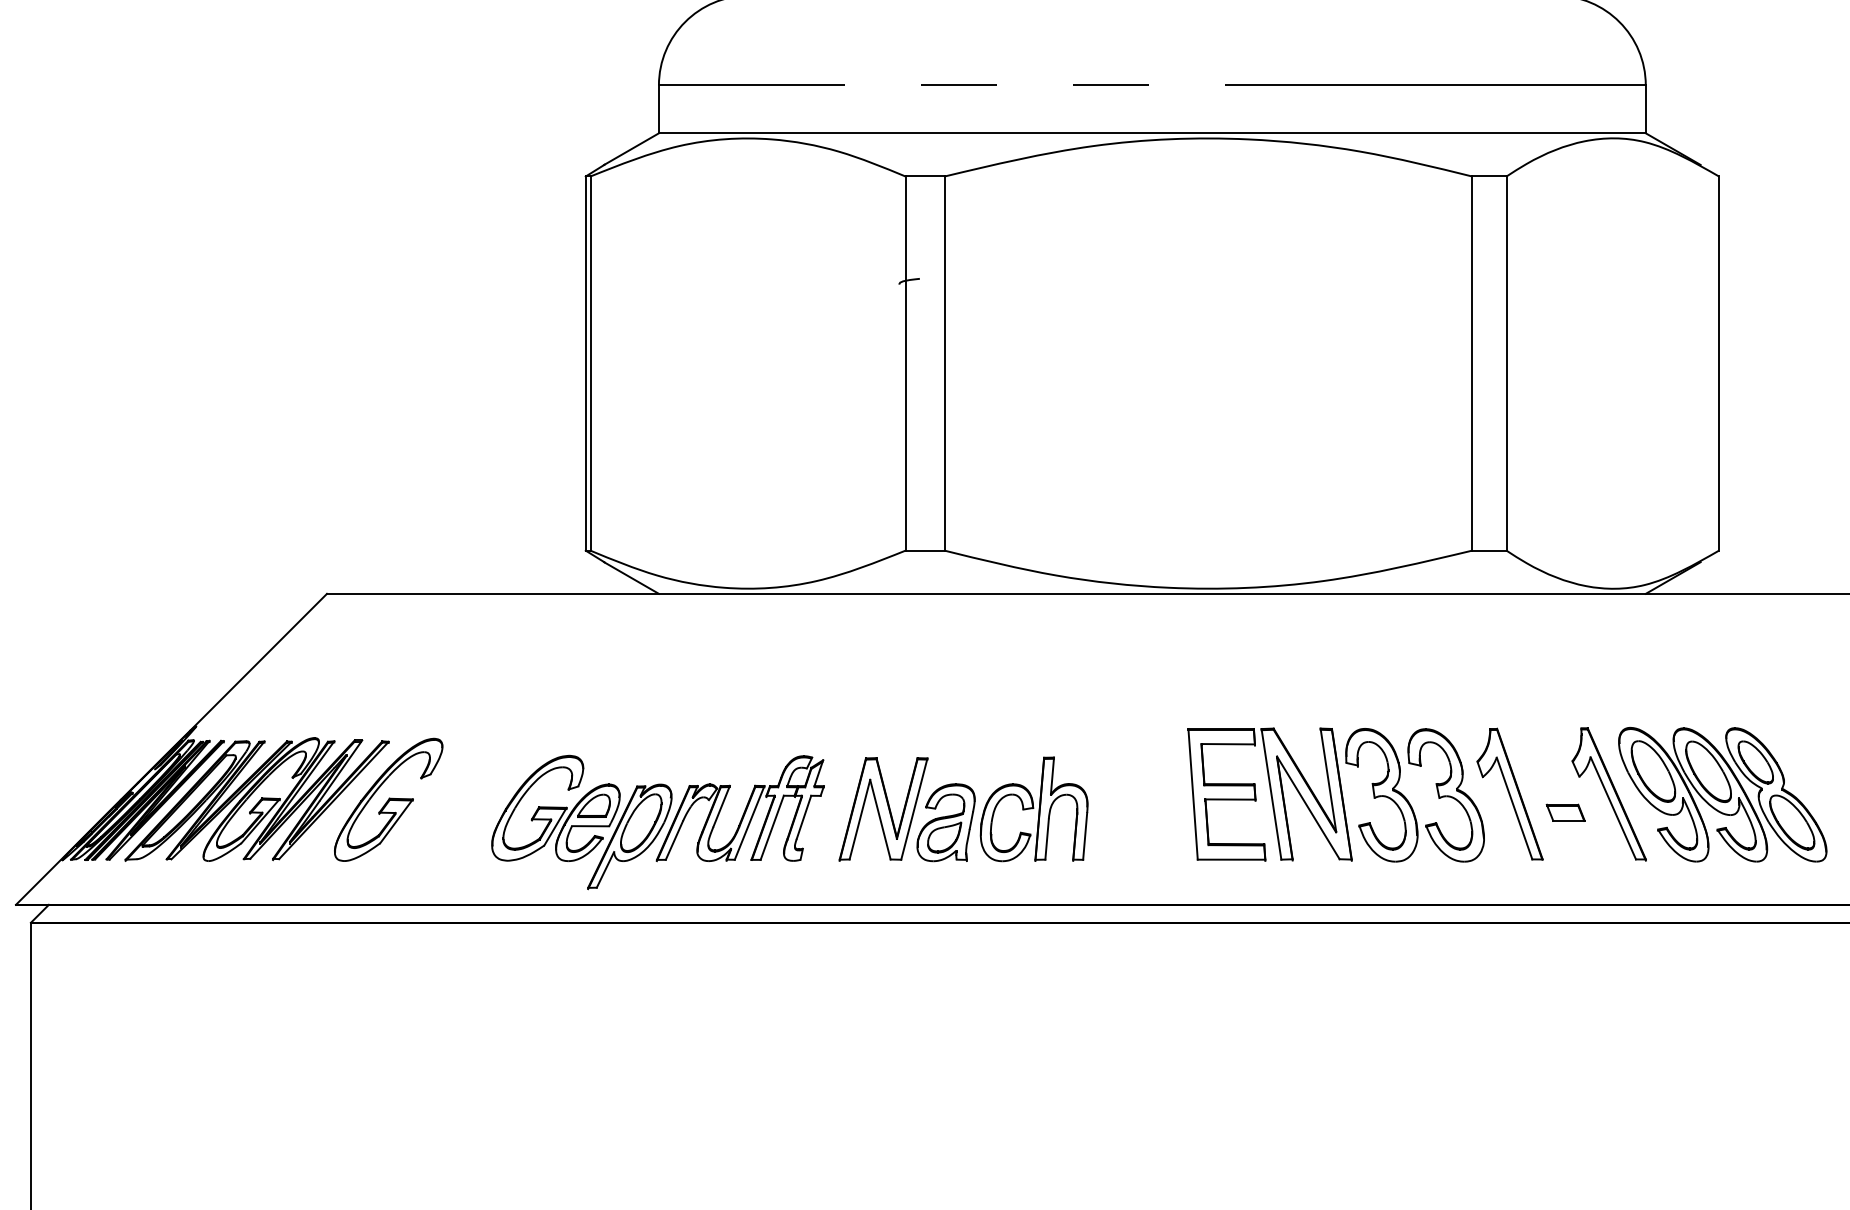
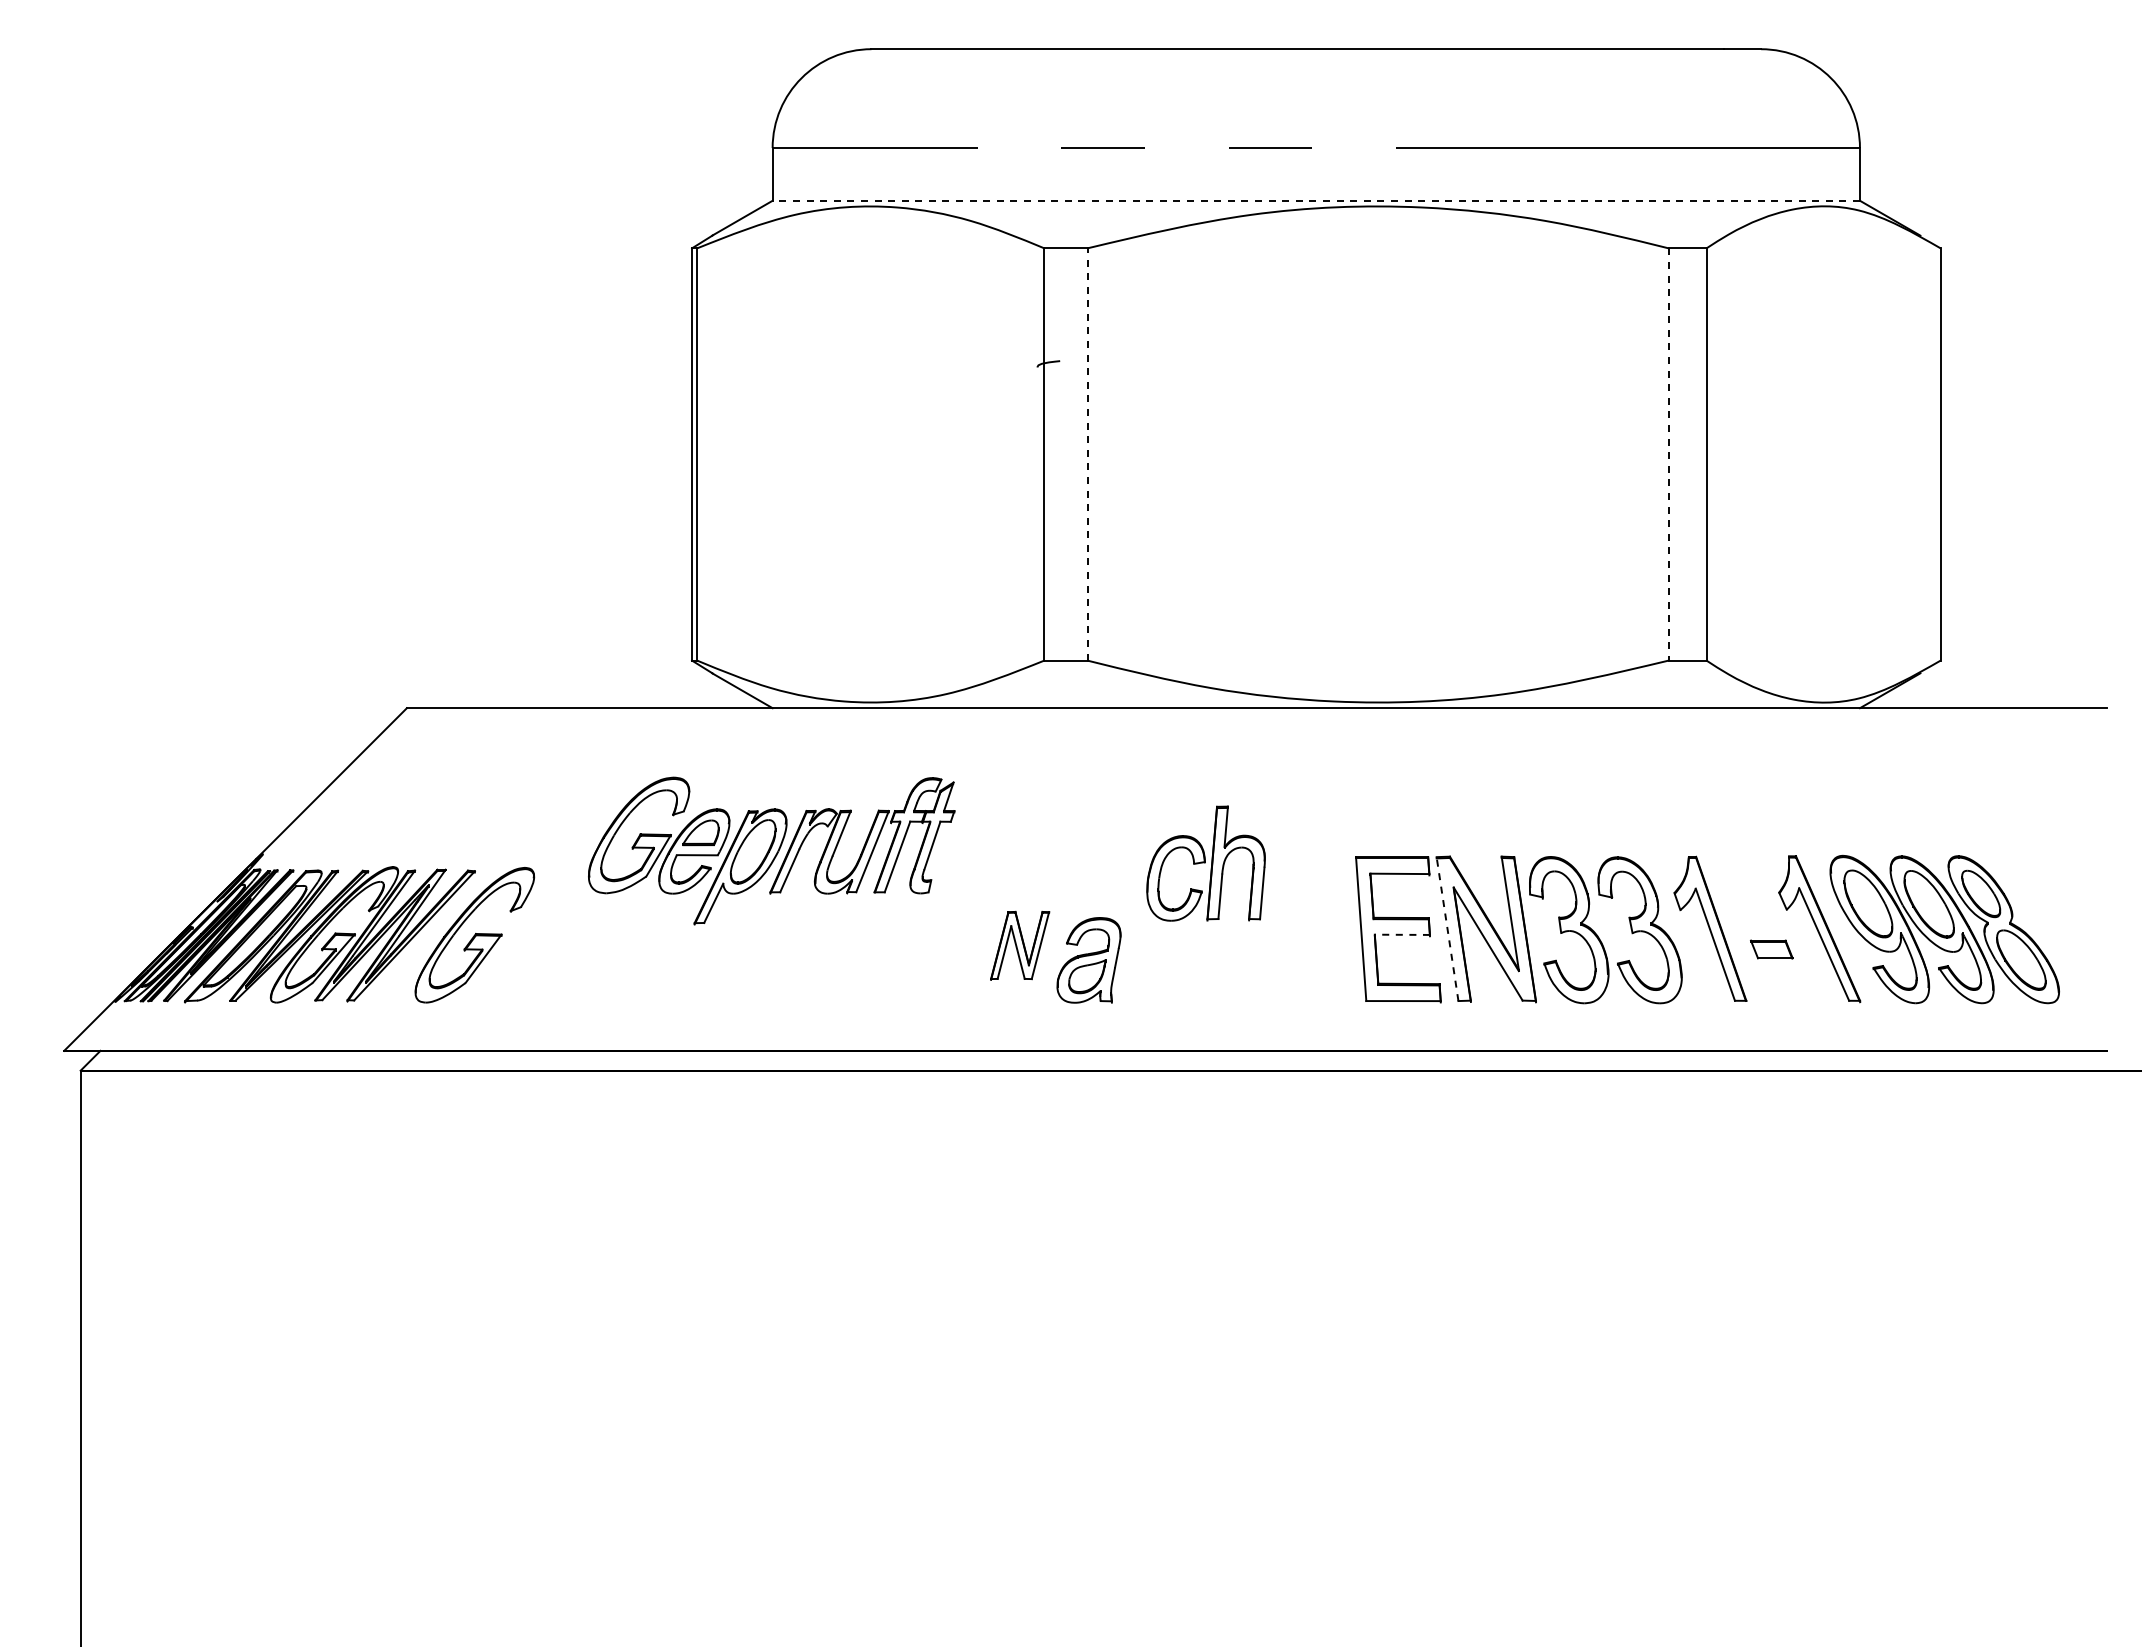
line: (1152, 133) -> (1316, 200), solid -> dashed
line: (944, 362) -> (1087, 453), solid -> dashed
line: (1472, 363) -> (1668, 454), solid -> dashed
line: (1271, 794) -> (1447, 929), solid -> dashed
line: (1230, 799) -> (1402, 934), solid -> dashed
part: (882, 809) -> (1019, 945), size x0.6
part: (1033, 809) -> (1205, 863), moved
part: (657, 821) -> (771, 850), moved

